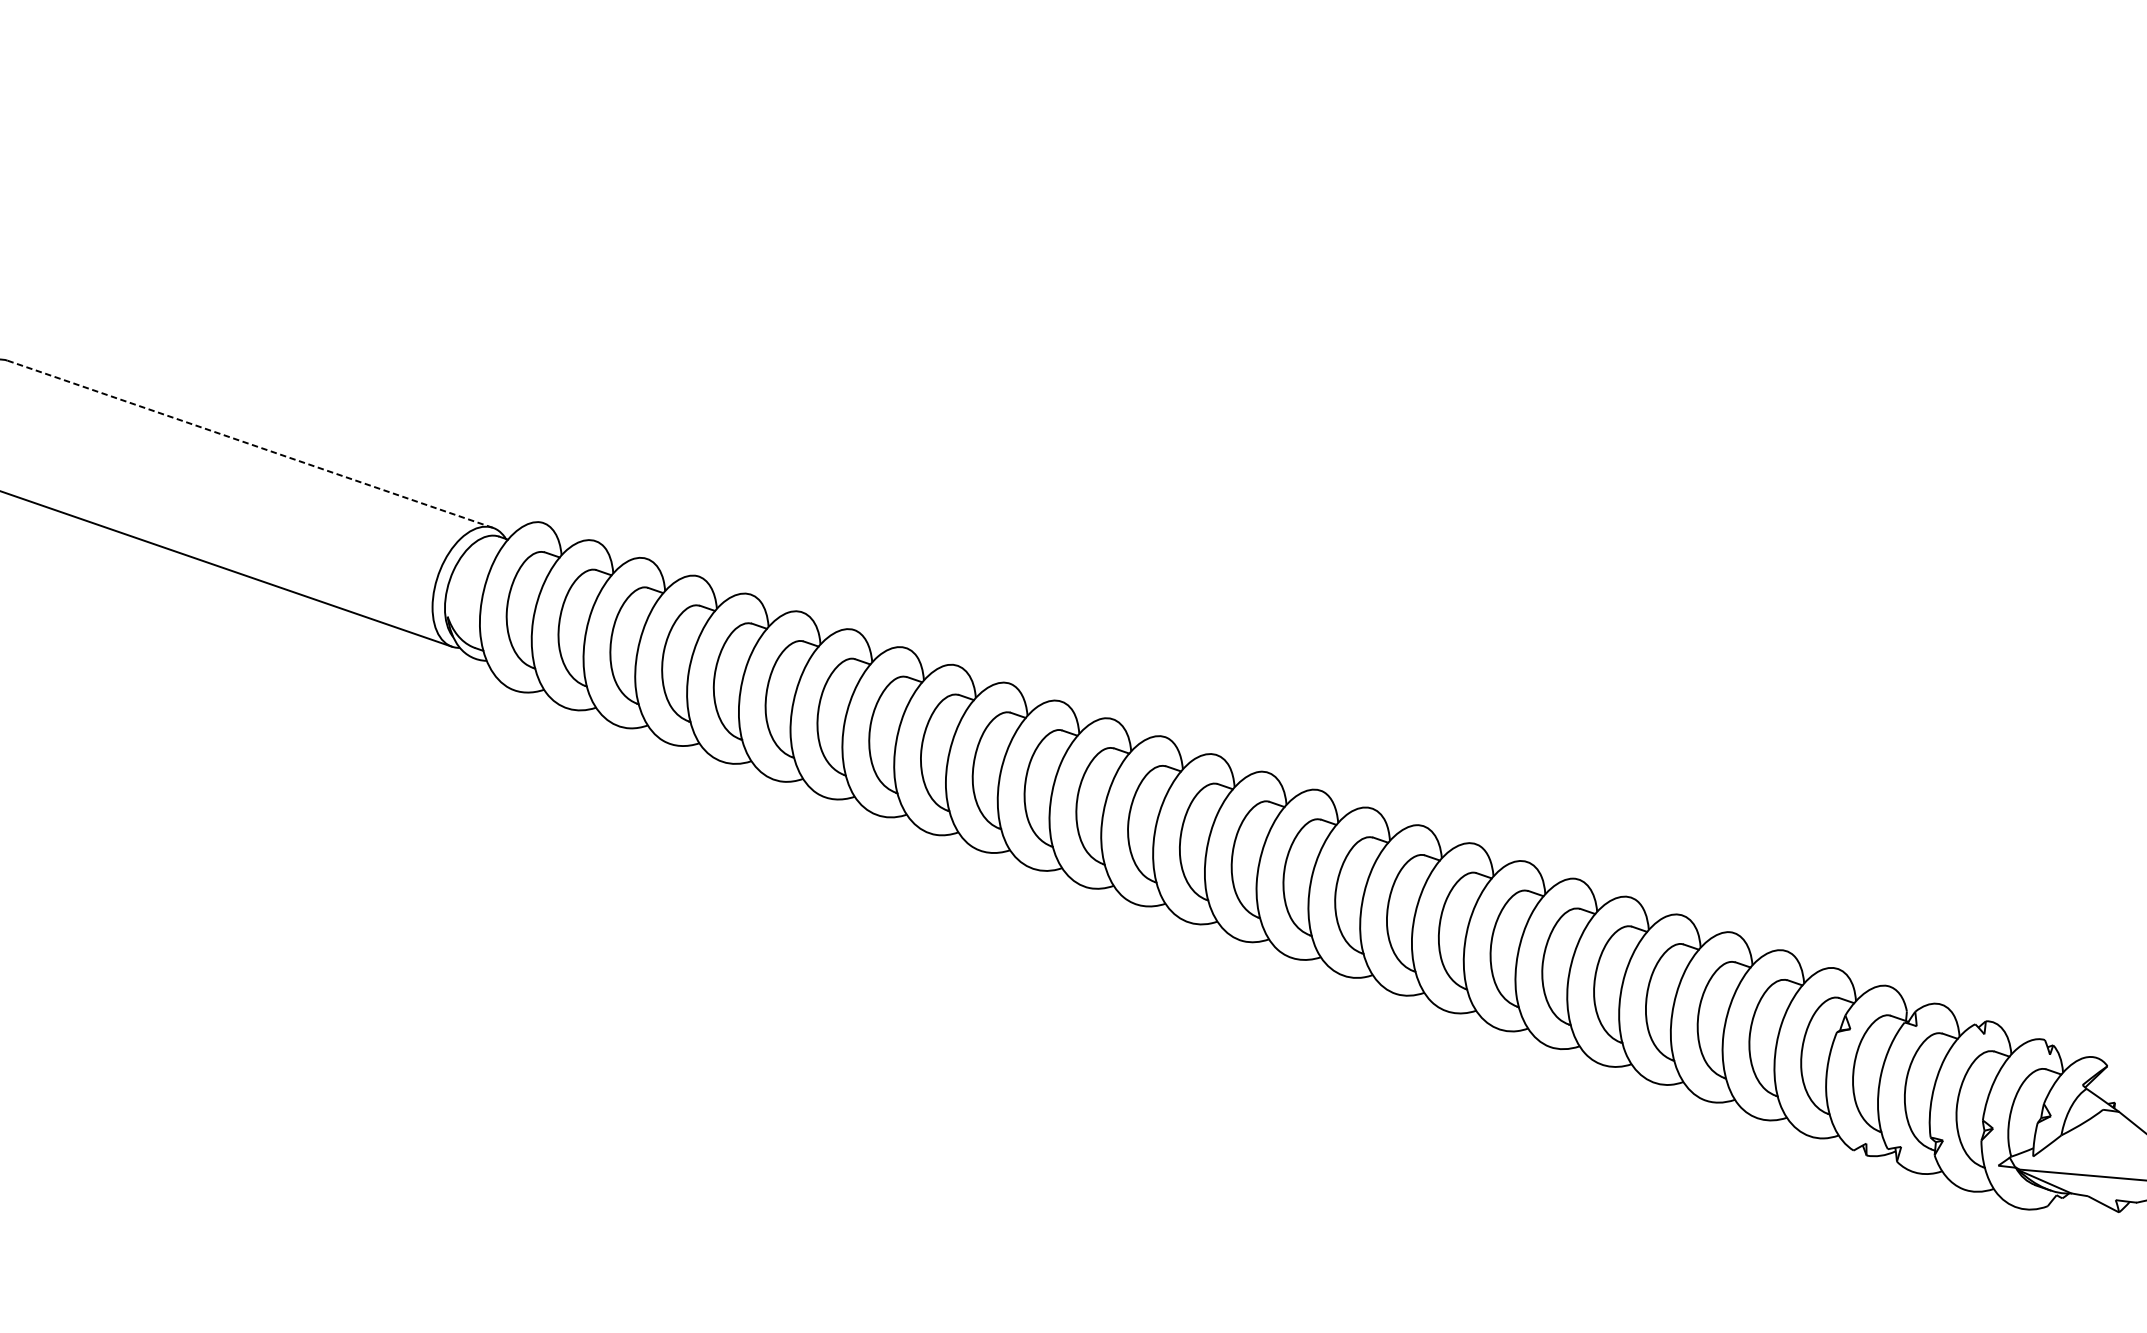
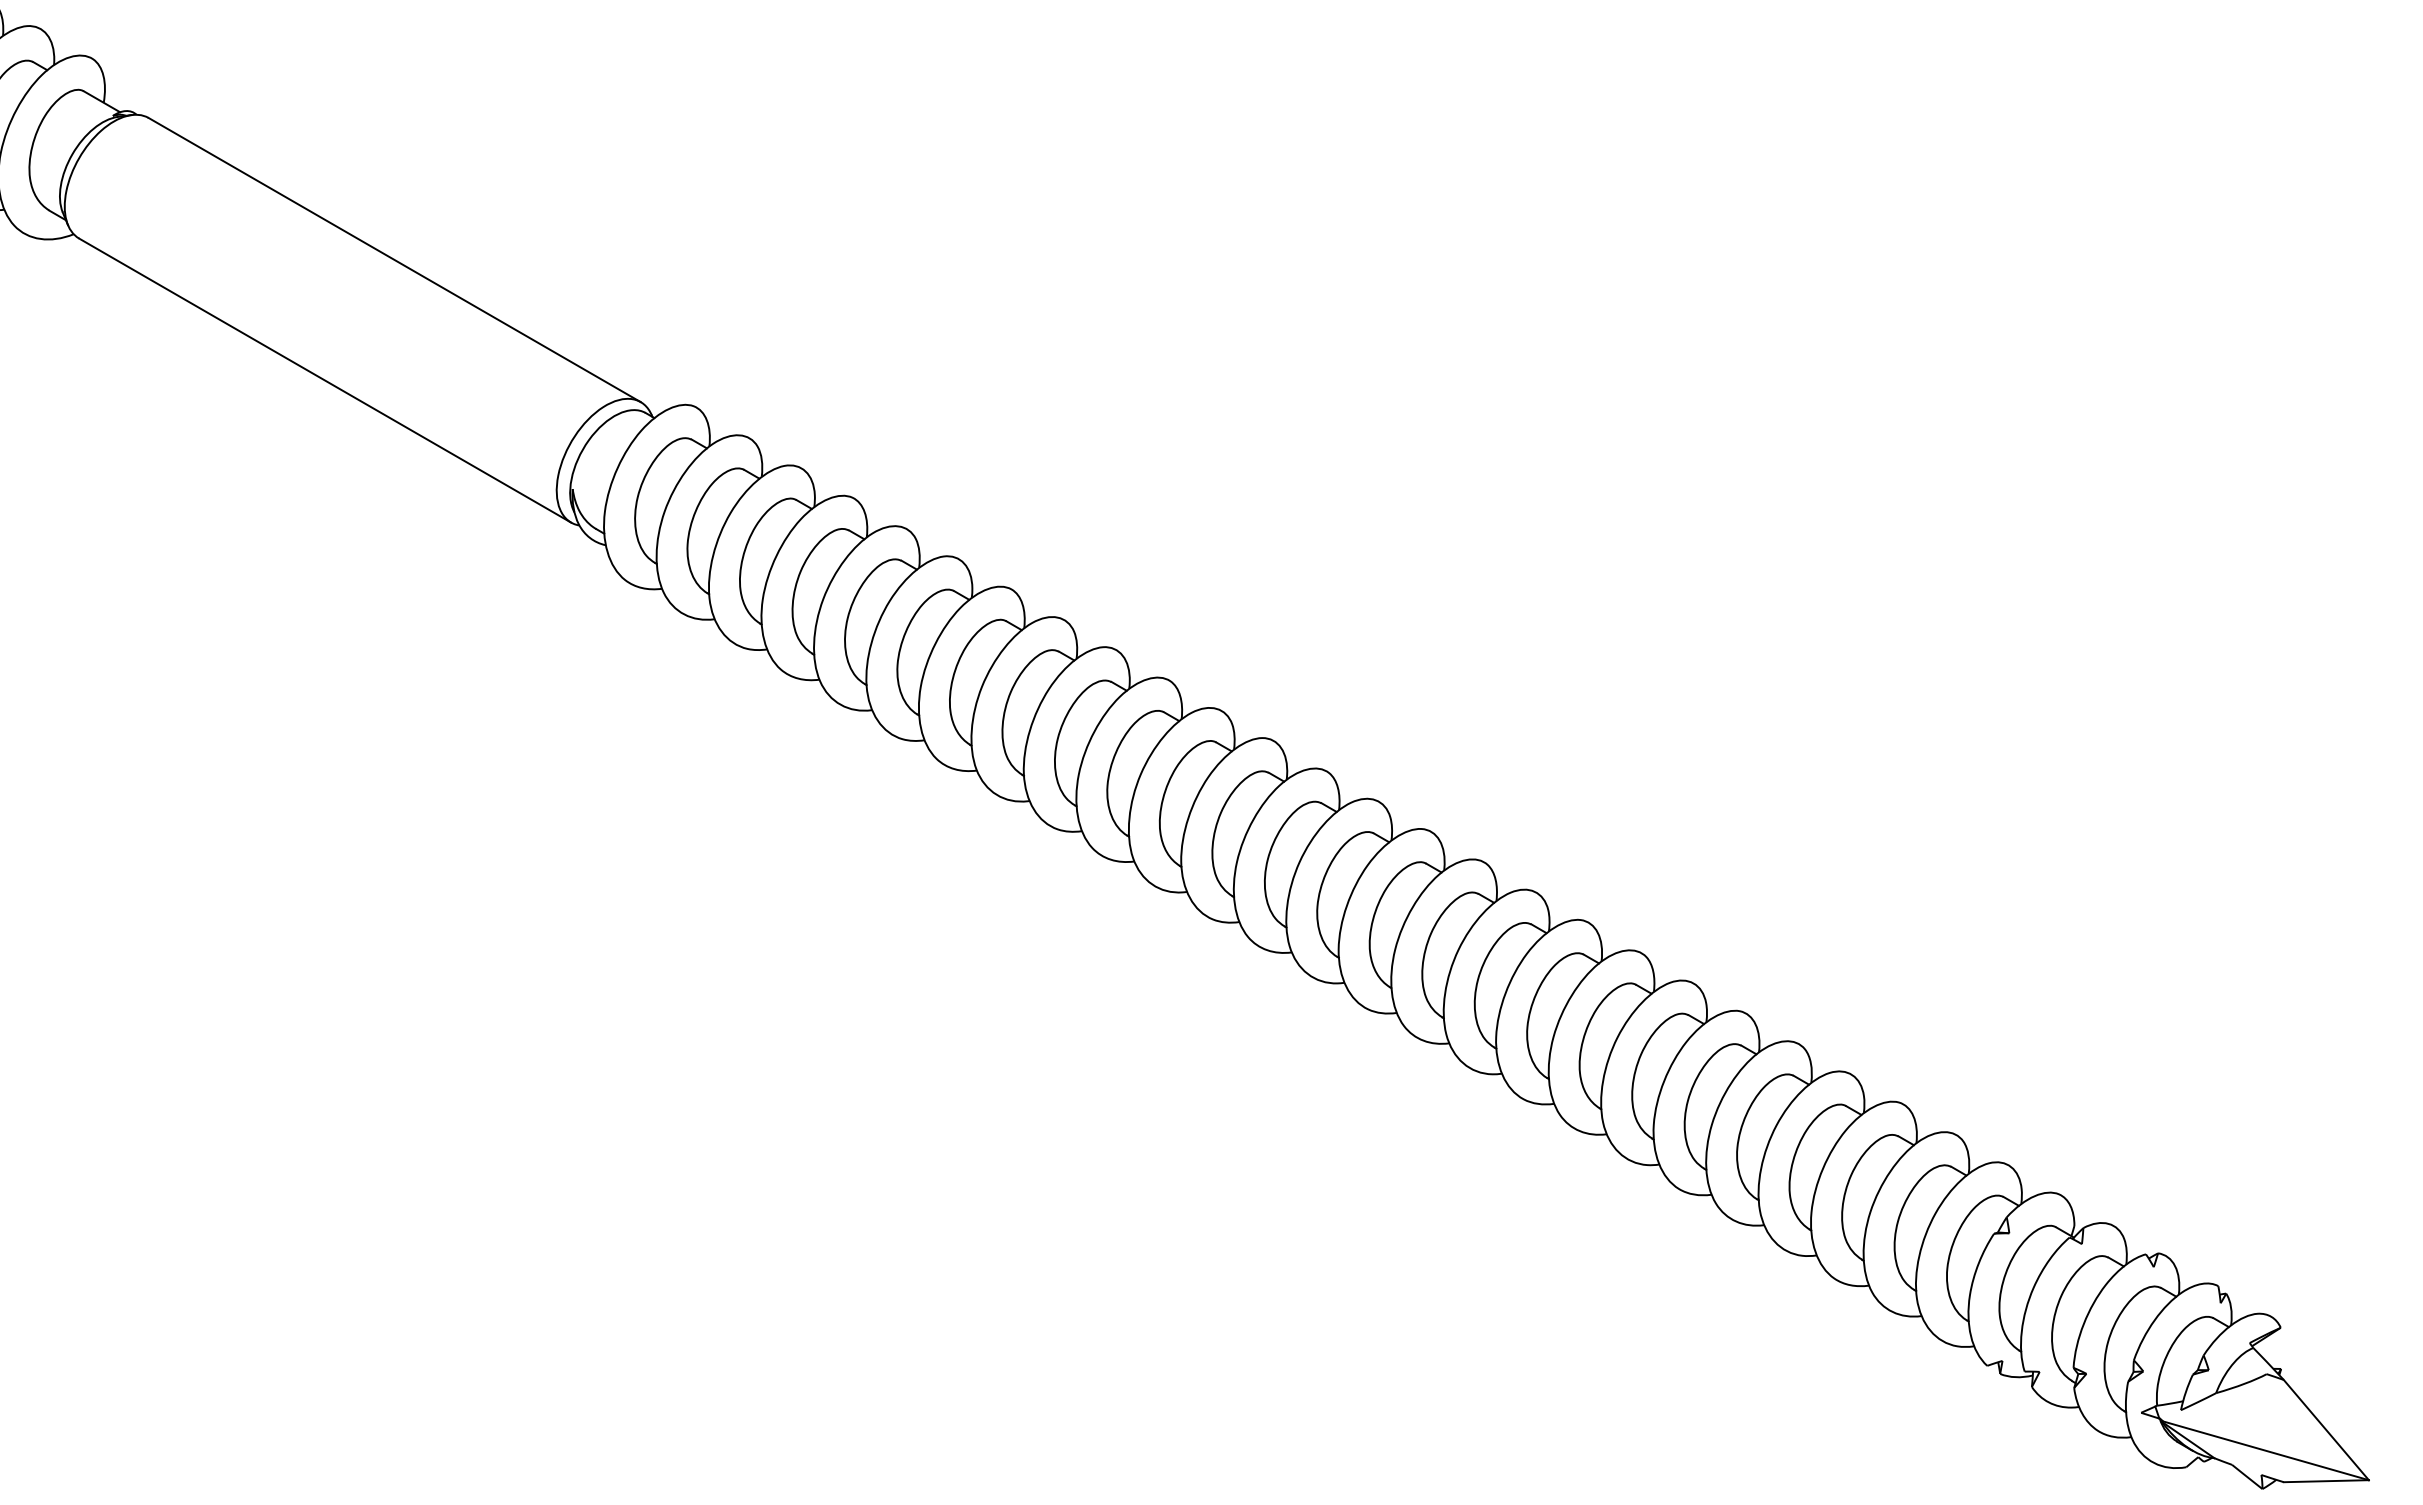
line: (251, 444) -> (395, 260), dashed -> solid

